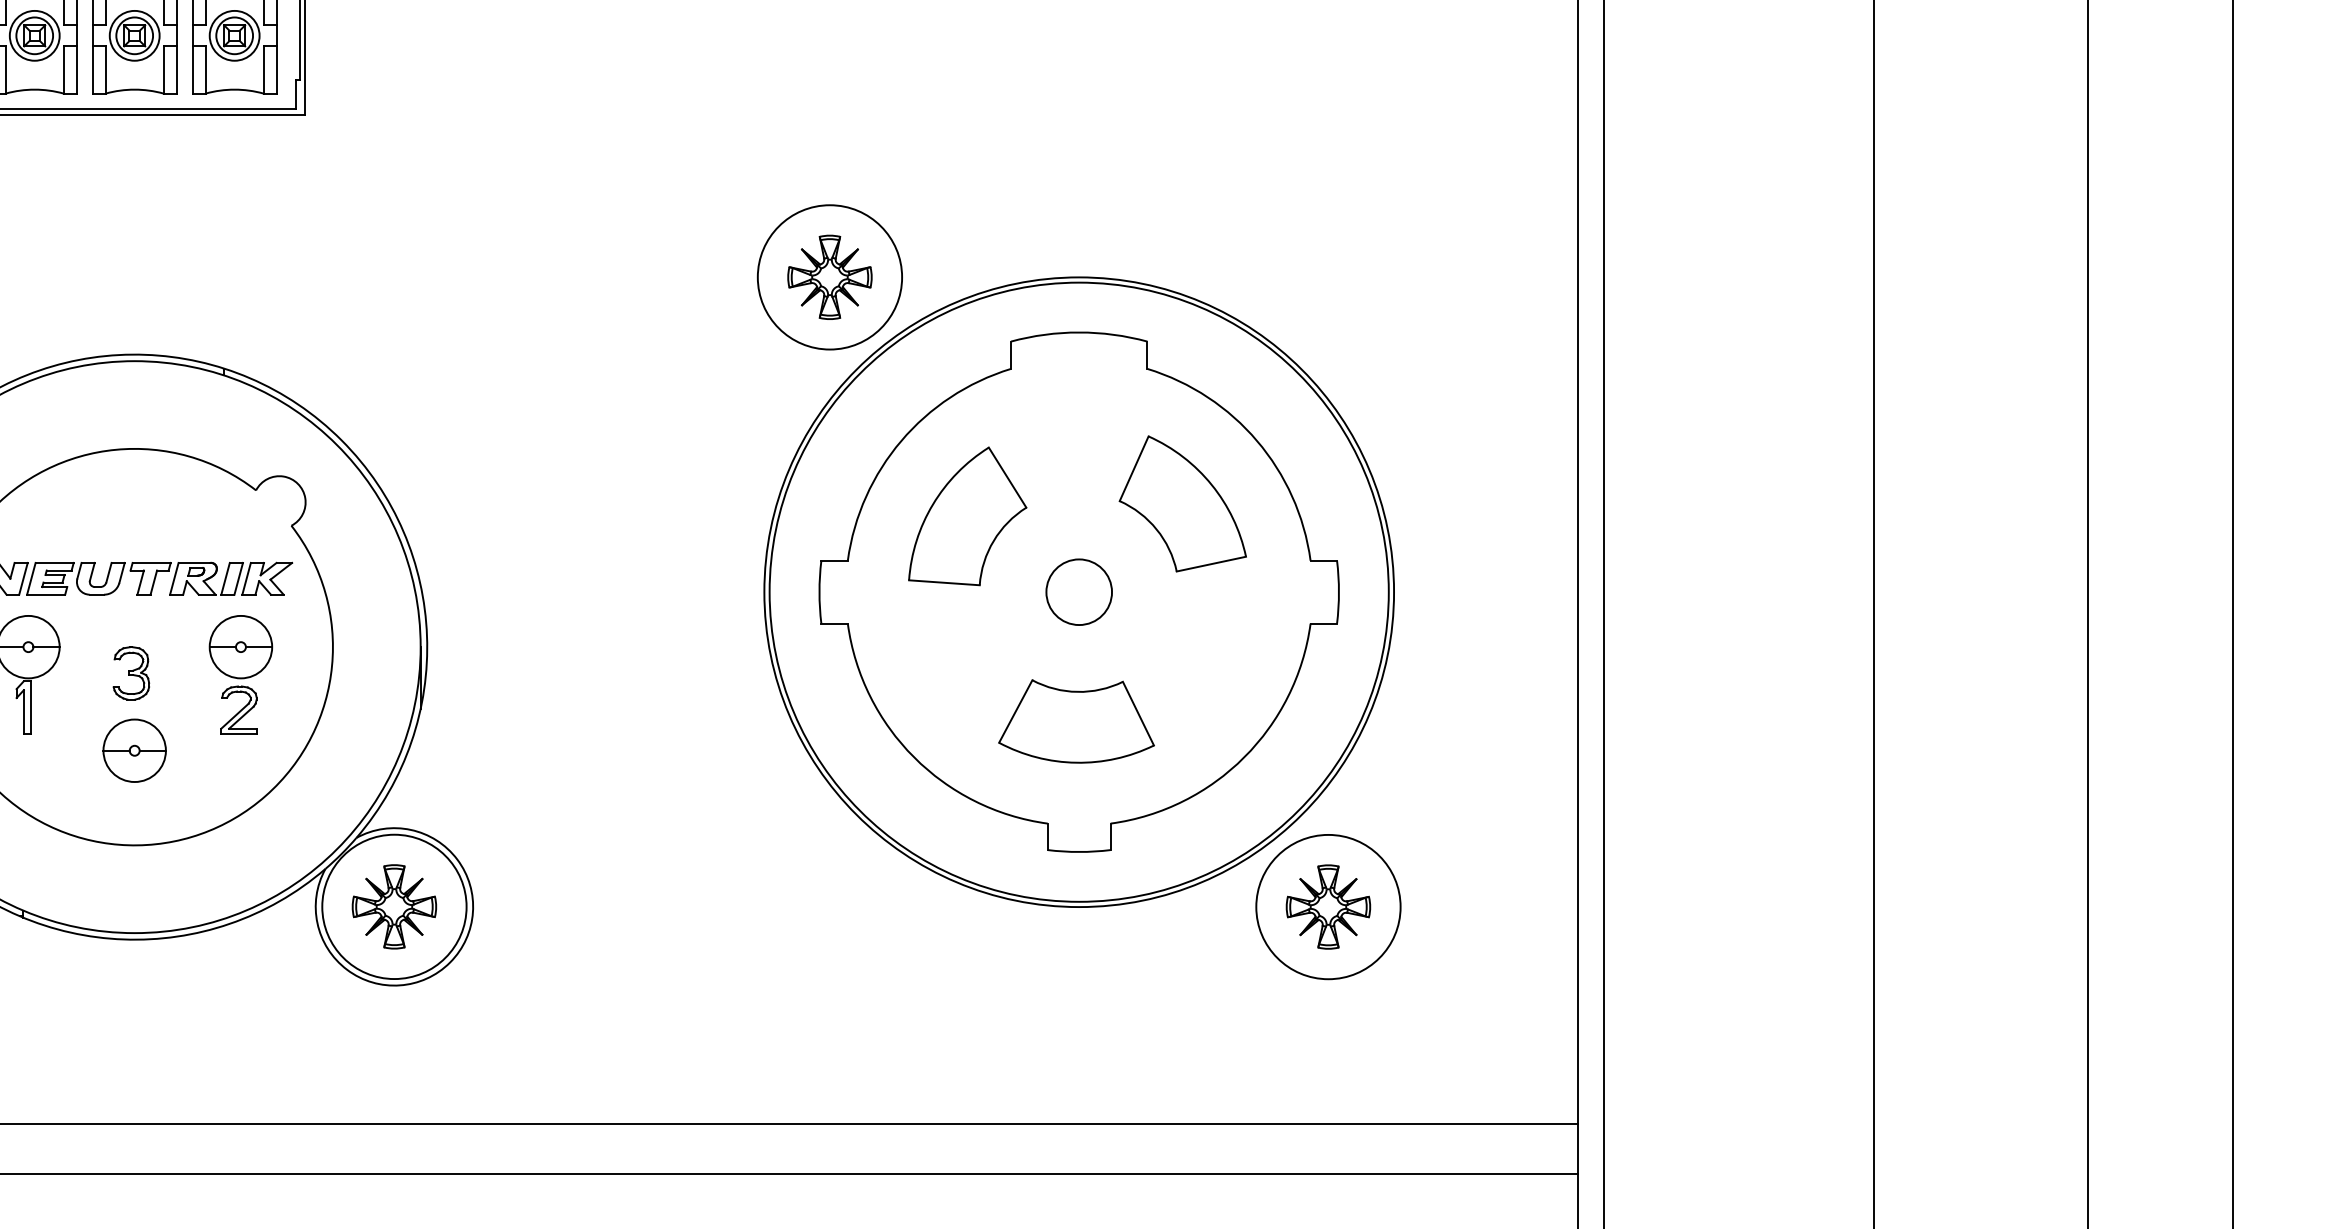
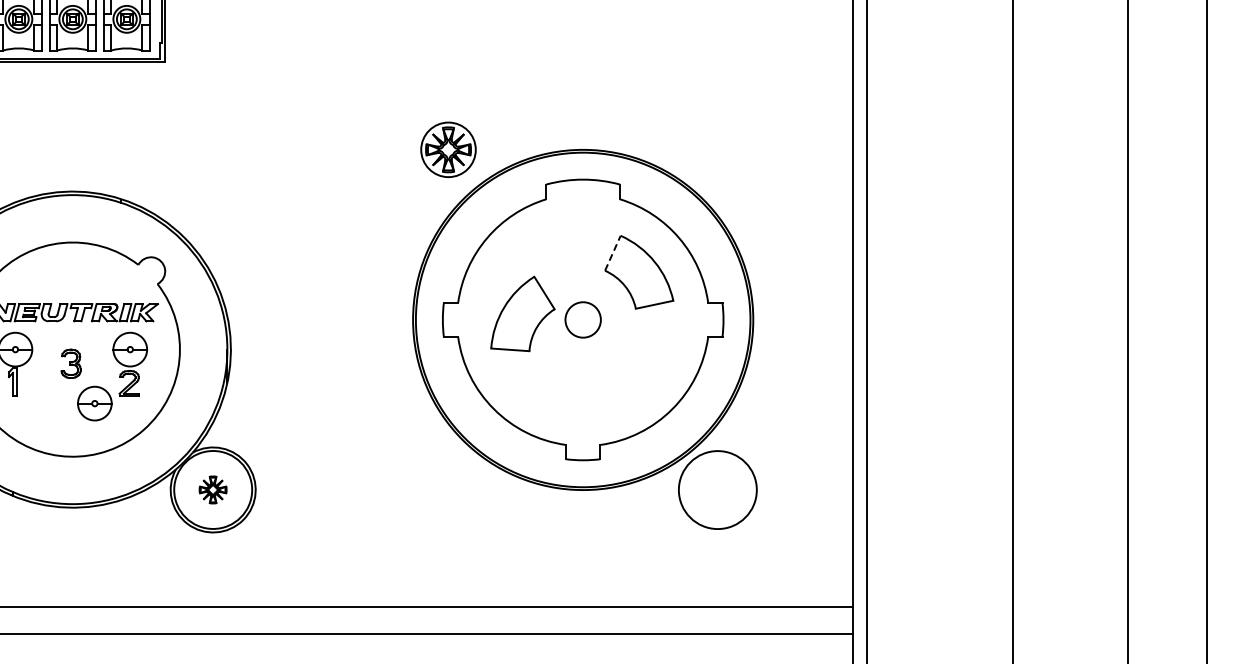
circle: (829, 276) -> (448, 149), size x0.7
line: (1135, 467) -> (613, 252), solid -> dashed
part: (966, 515) -> (522, 313), moved
part: (1076, 720) -> (581, 389), removed
part: (134, 750) -> (94, 403), moved
part: (393, 906) -> (212, 489), size x0.6
part: (1327, 906) -> (717, 489), removed

